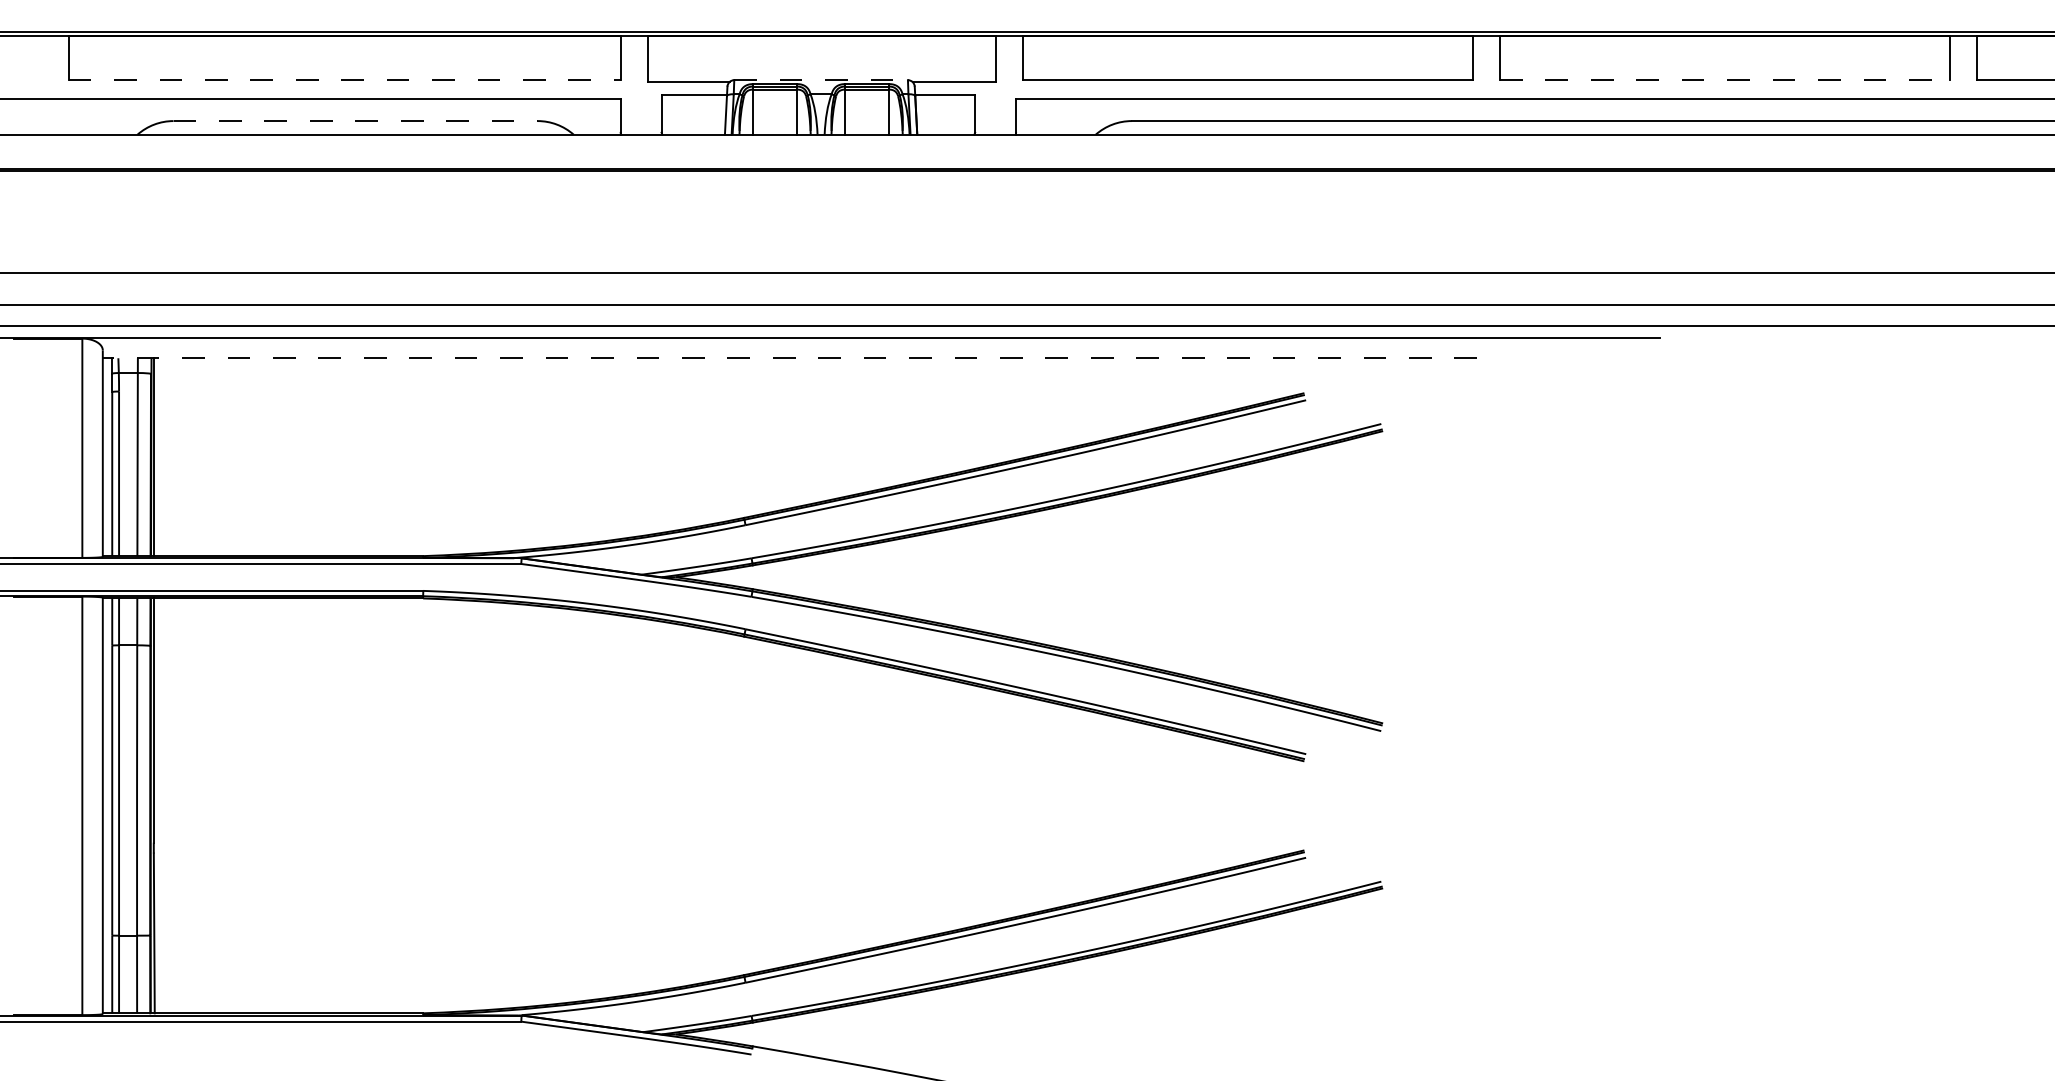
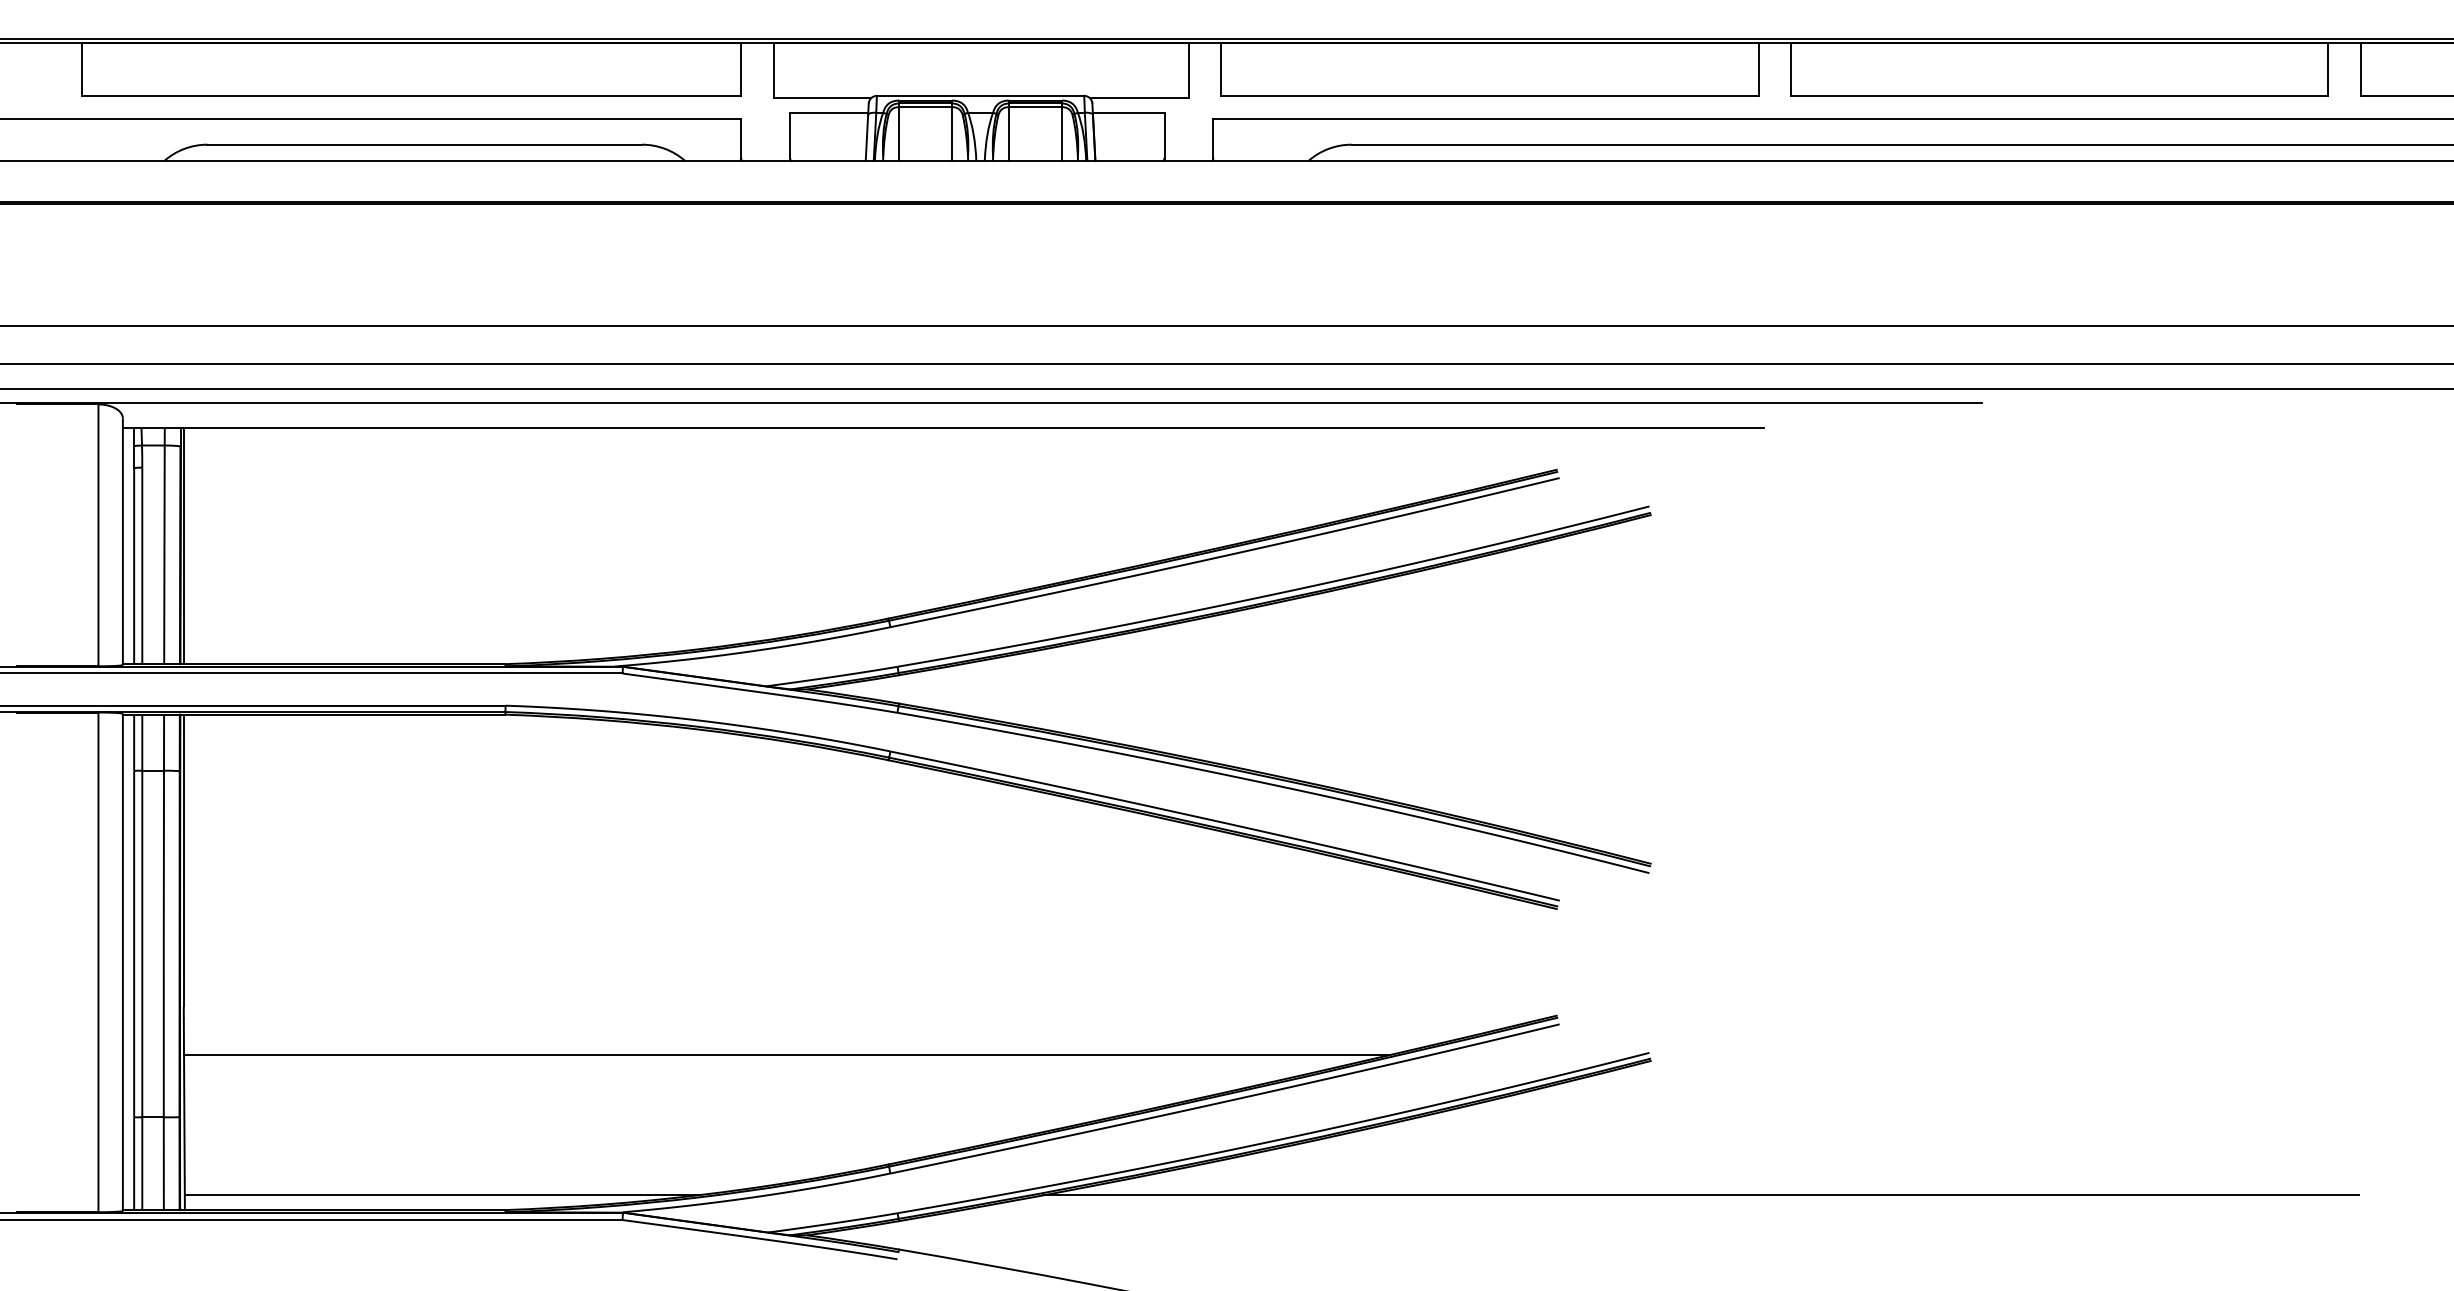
line: (821, 79) -> (980, 95), dashed -> solid
line: (344, 80) -> (411, 96), dashed -> solid
line: (1724, 80) -> (2059, 96), dashed -> solid
line: (356, 120) -> (425, 144), dashed -> solid
line: (790, 357) -> (943, 427), dashed -> solid
line: (657, 883) -> (785, 1055), added
line: (369, 1000) -> (441, 1194), added
line: (1424, 1000) -> (1700, 1194), added

